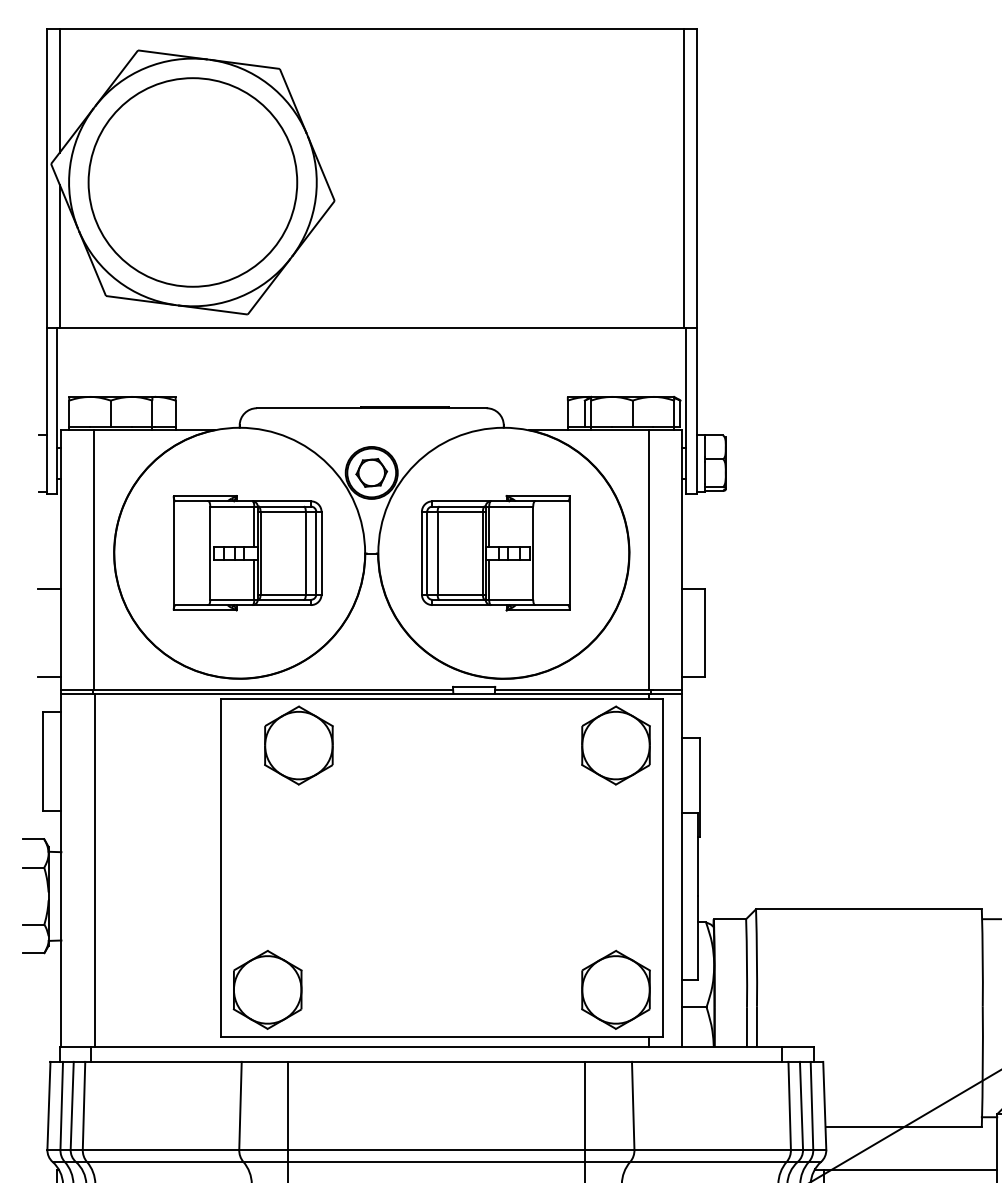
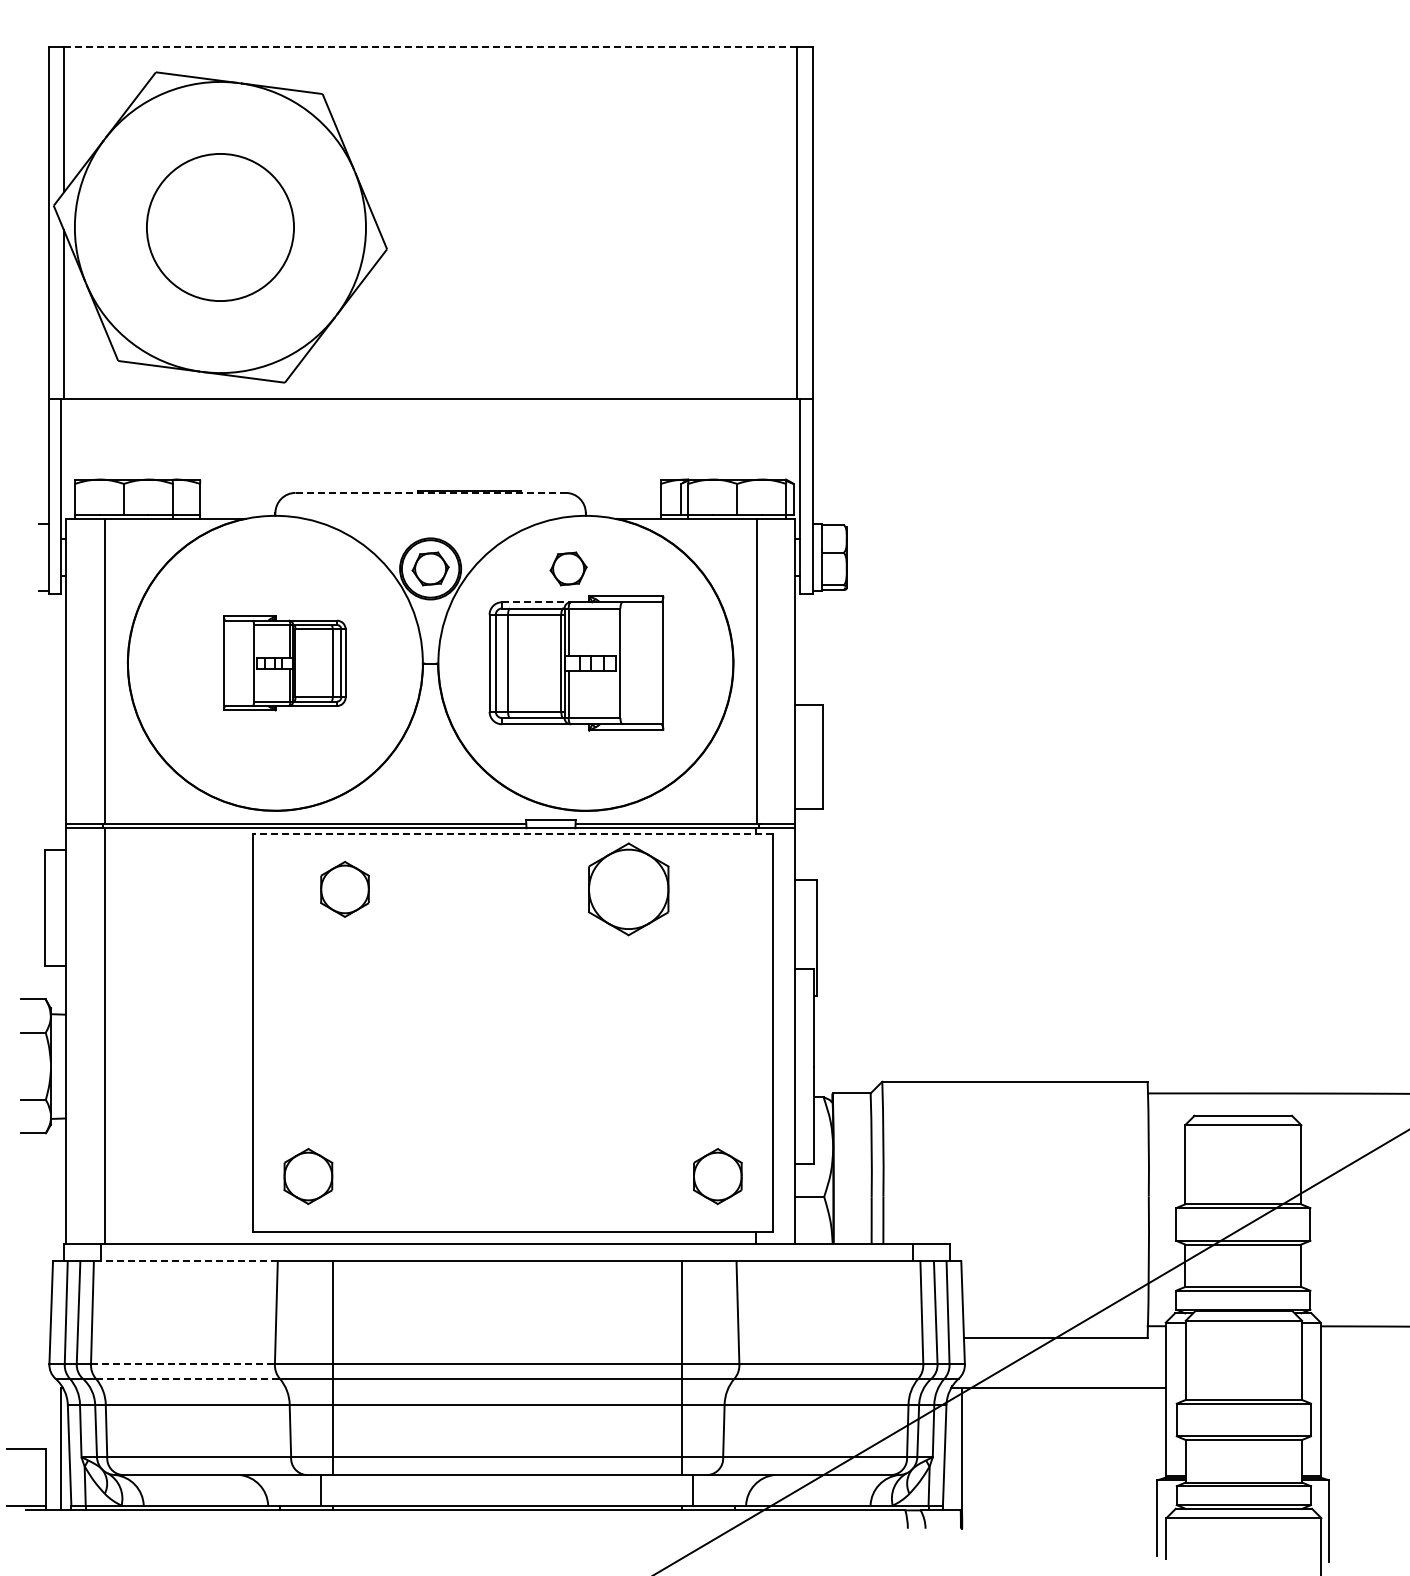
line: (371, 29) -> (430, 47), solid -> dashed
circle: (192, 182) -> (220, 227), size x0.6
line: (372, 407) -> (431, 492), solid -> dashed
part: (489, 472) -> (568, 568), added
line: (461, 501) -> (536, 602), solid -> dashed
part: (247, 553) -> (284, 663), size x0.7
line: (49, 589) -> (51, 705), removed
line: (49, 677) -> (51, 809), removed
line: (442, 698) -> (513, 834), solid -> dashed
part: (298, 745) -> (344, 889), size x0.6
part: (615, 745) -> (628, 889), moved
part: (267, 989) -> (308, 1176), size x0.6
part: (615, 989) -> (717, 1176), size x0.6
line: (163, 1062) -> (185, 1261), solid -> dashed
line: (160, 1149) -> (182, 1364), solid -> dashed
line: (164, 1161) -> (187, 1378), solid -> dashed

